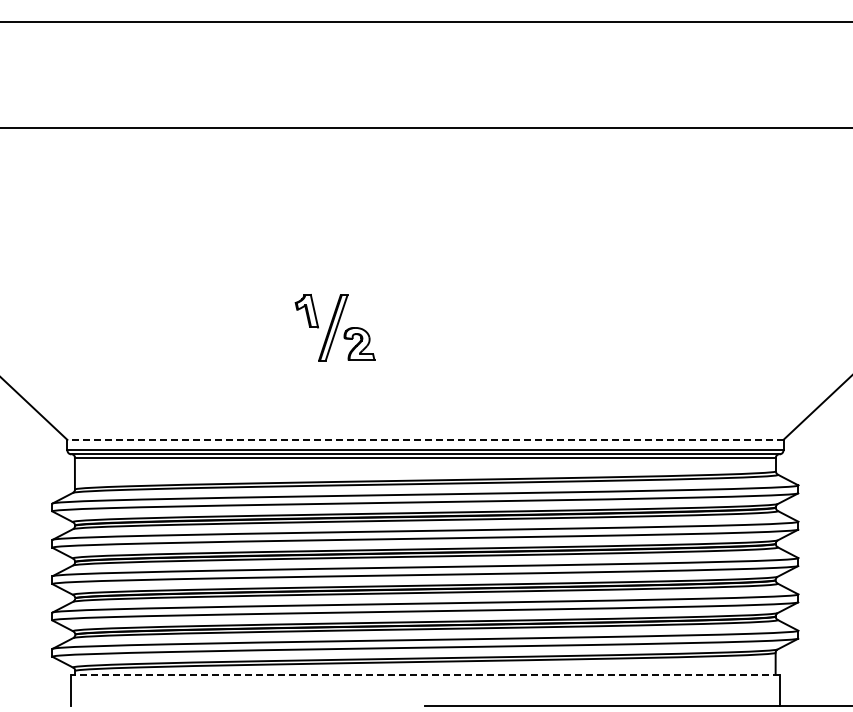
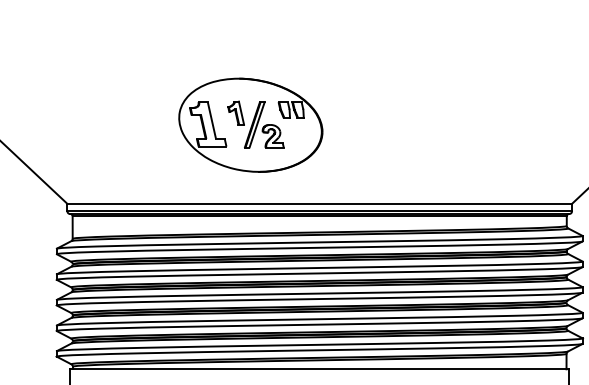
part: (327, 328) -> (250, 125), added
line: (424, 439) -> (319, 203), dashed -> solid
line: (424, 674) -> (319, 369), dashed -> solid

